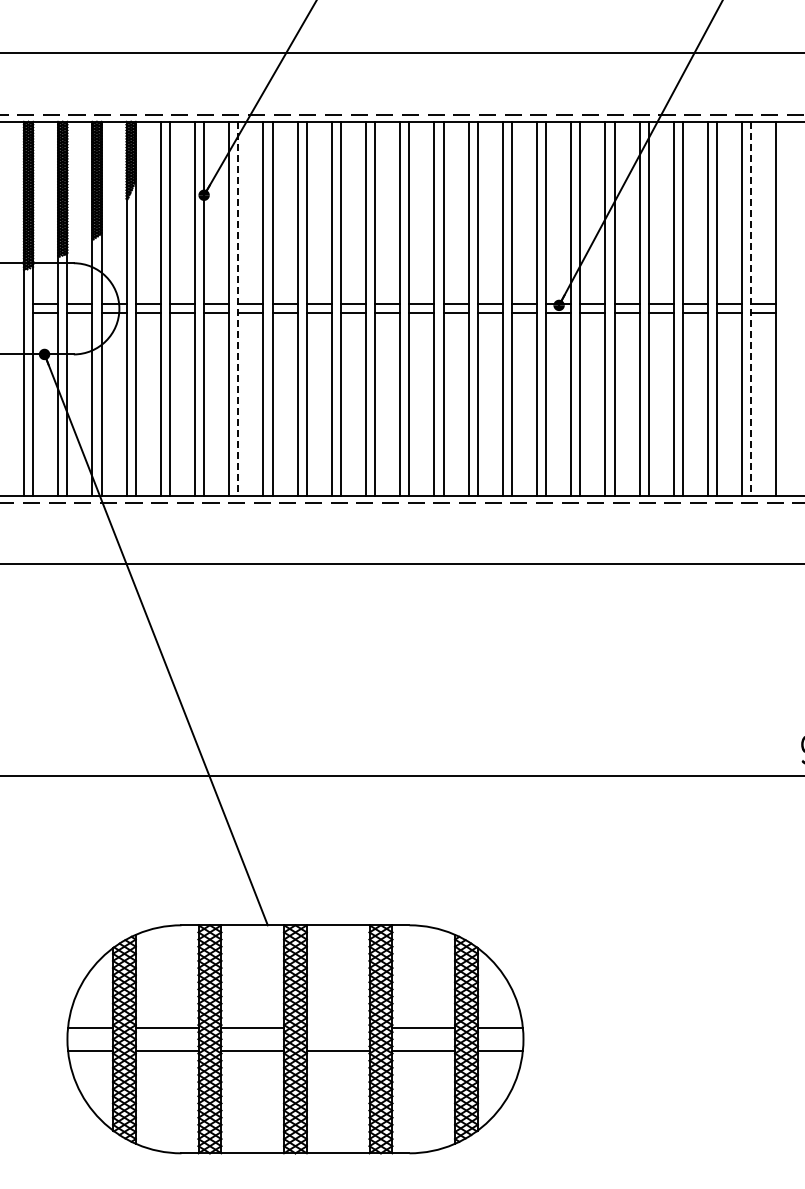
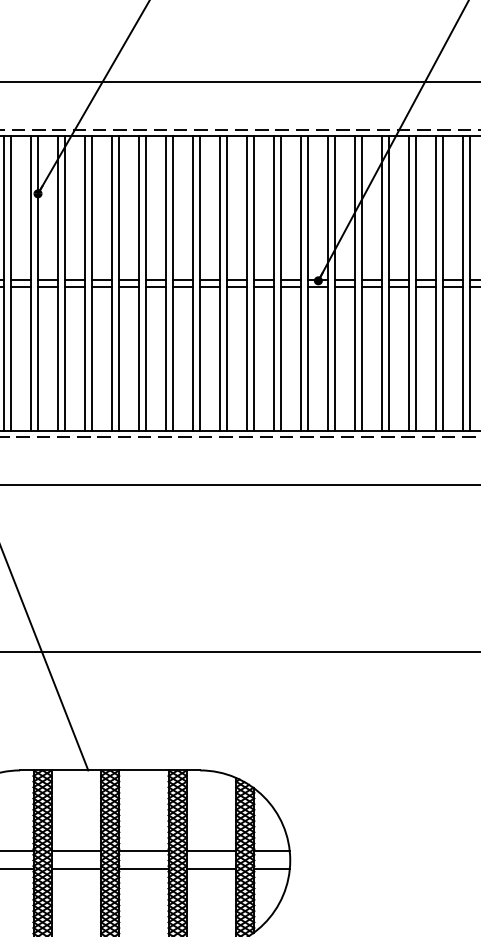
line: (238, 308) -> (65, 283), dashed -> solid
line: (751, 308) -> (470, 283), dashed -> solid
line: (337, 1027) -> (143, 851), added

